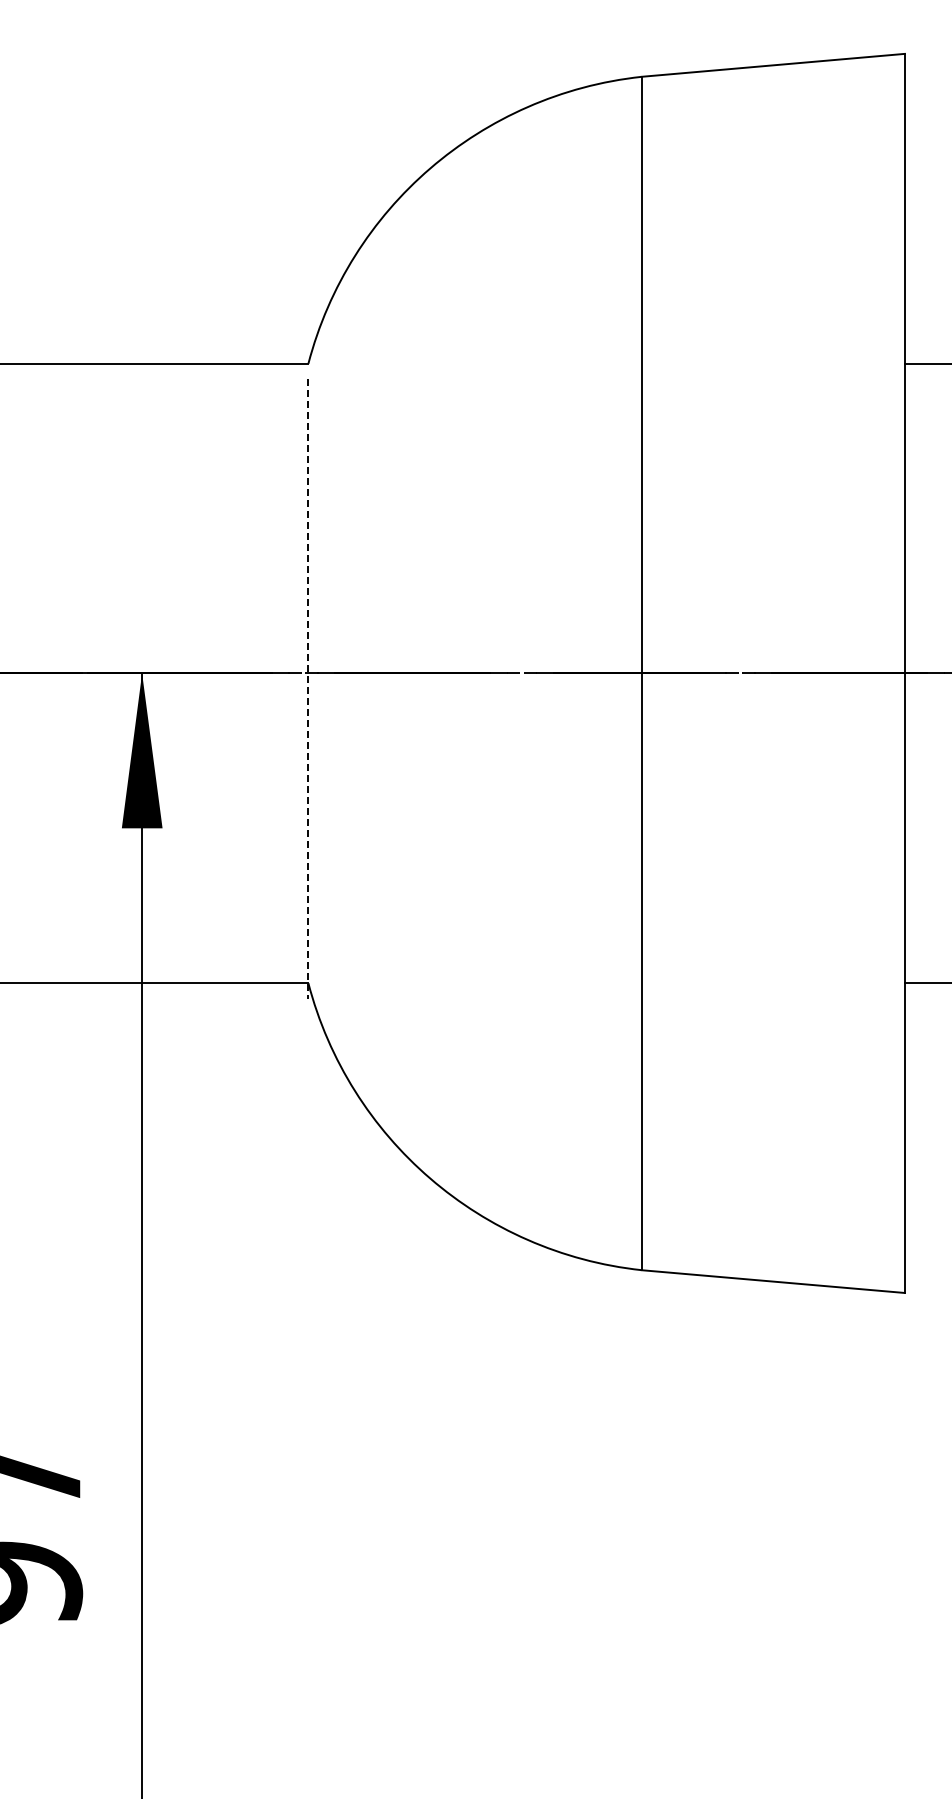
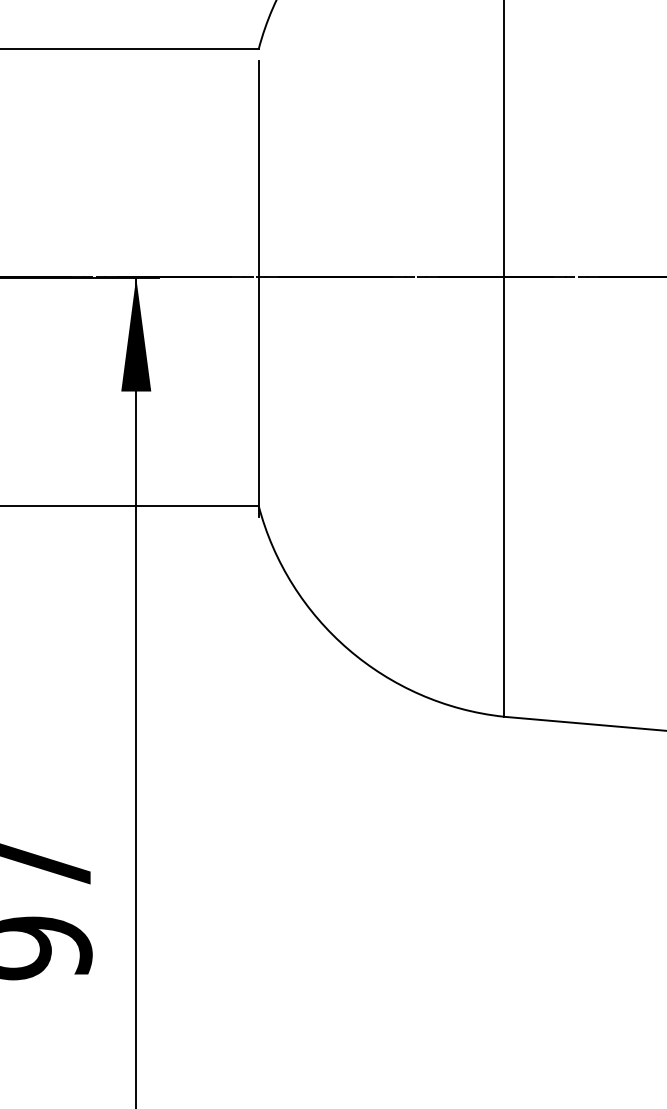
line: (308, 688) -> (258, 288), dashed -> solid

